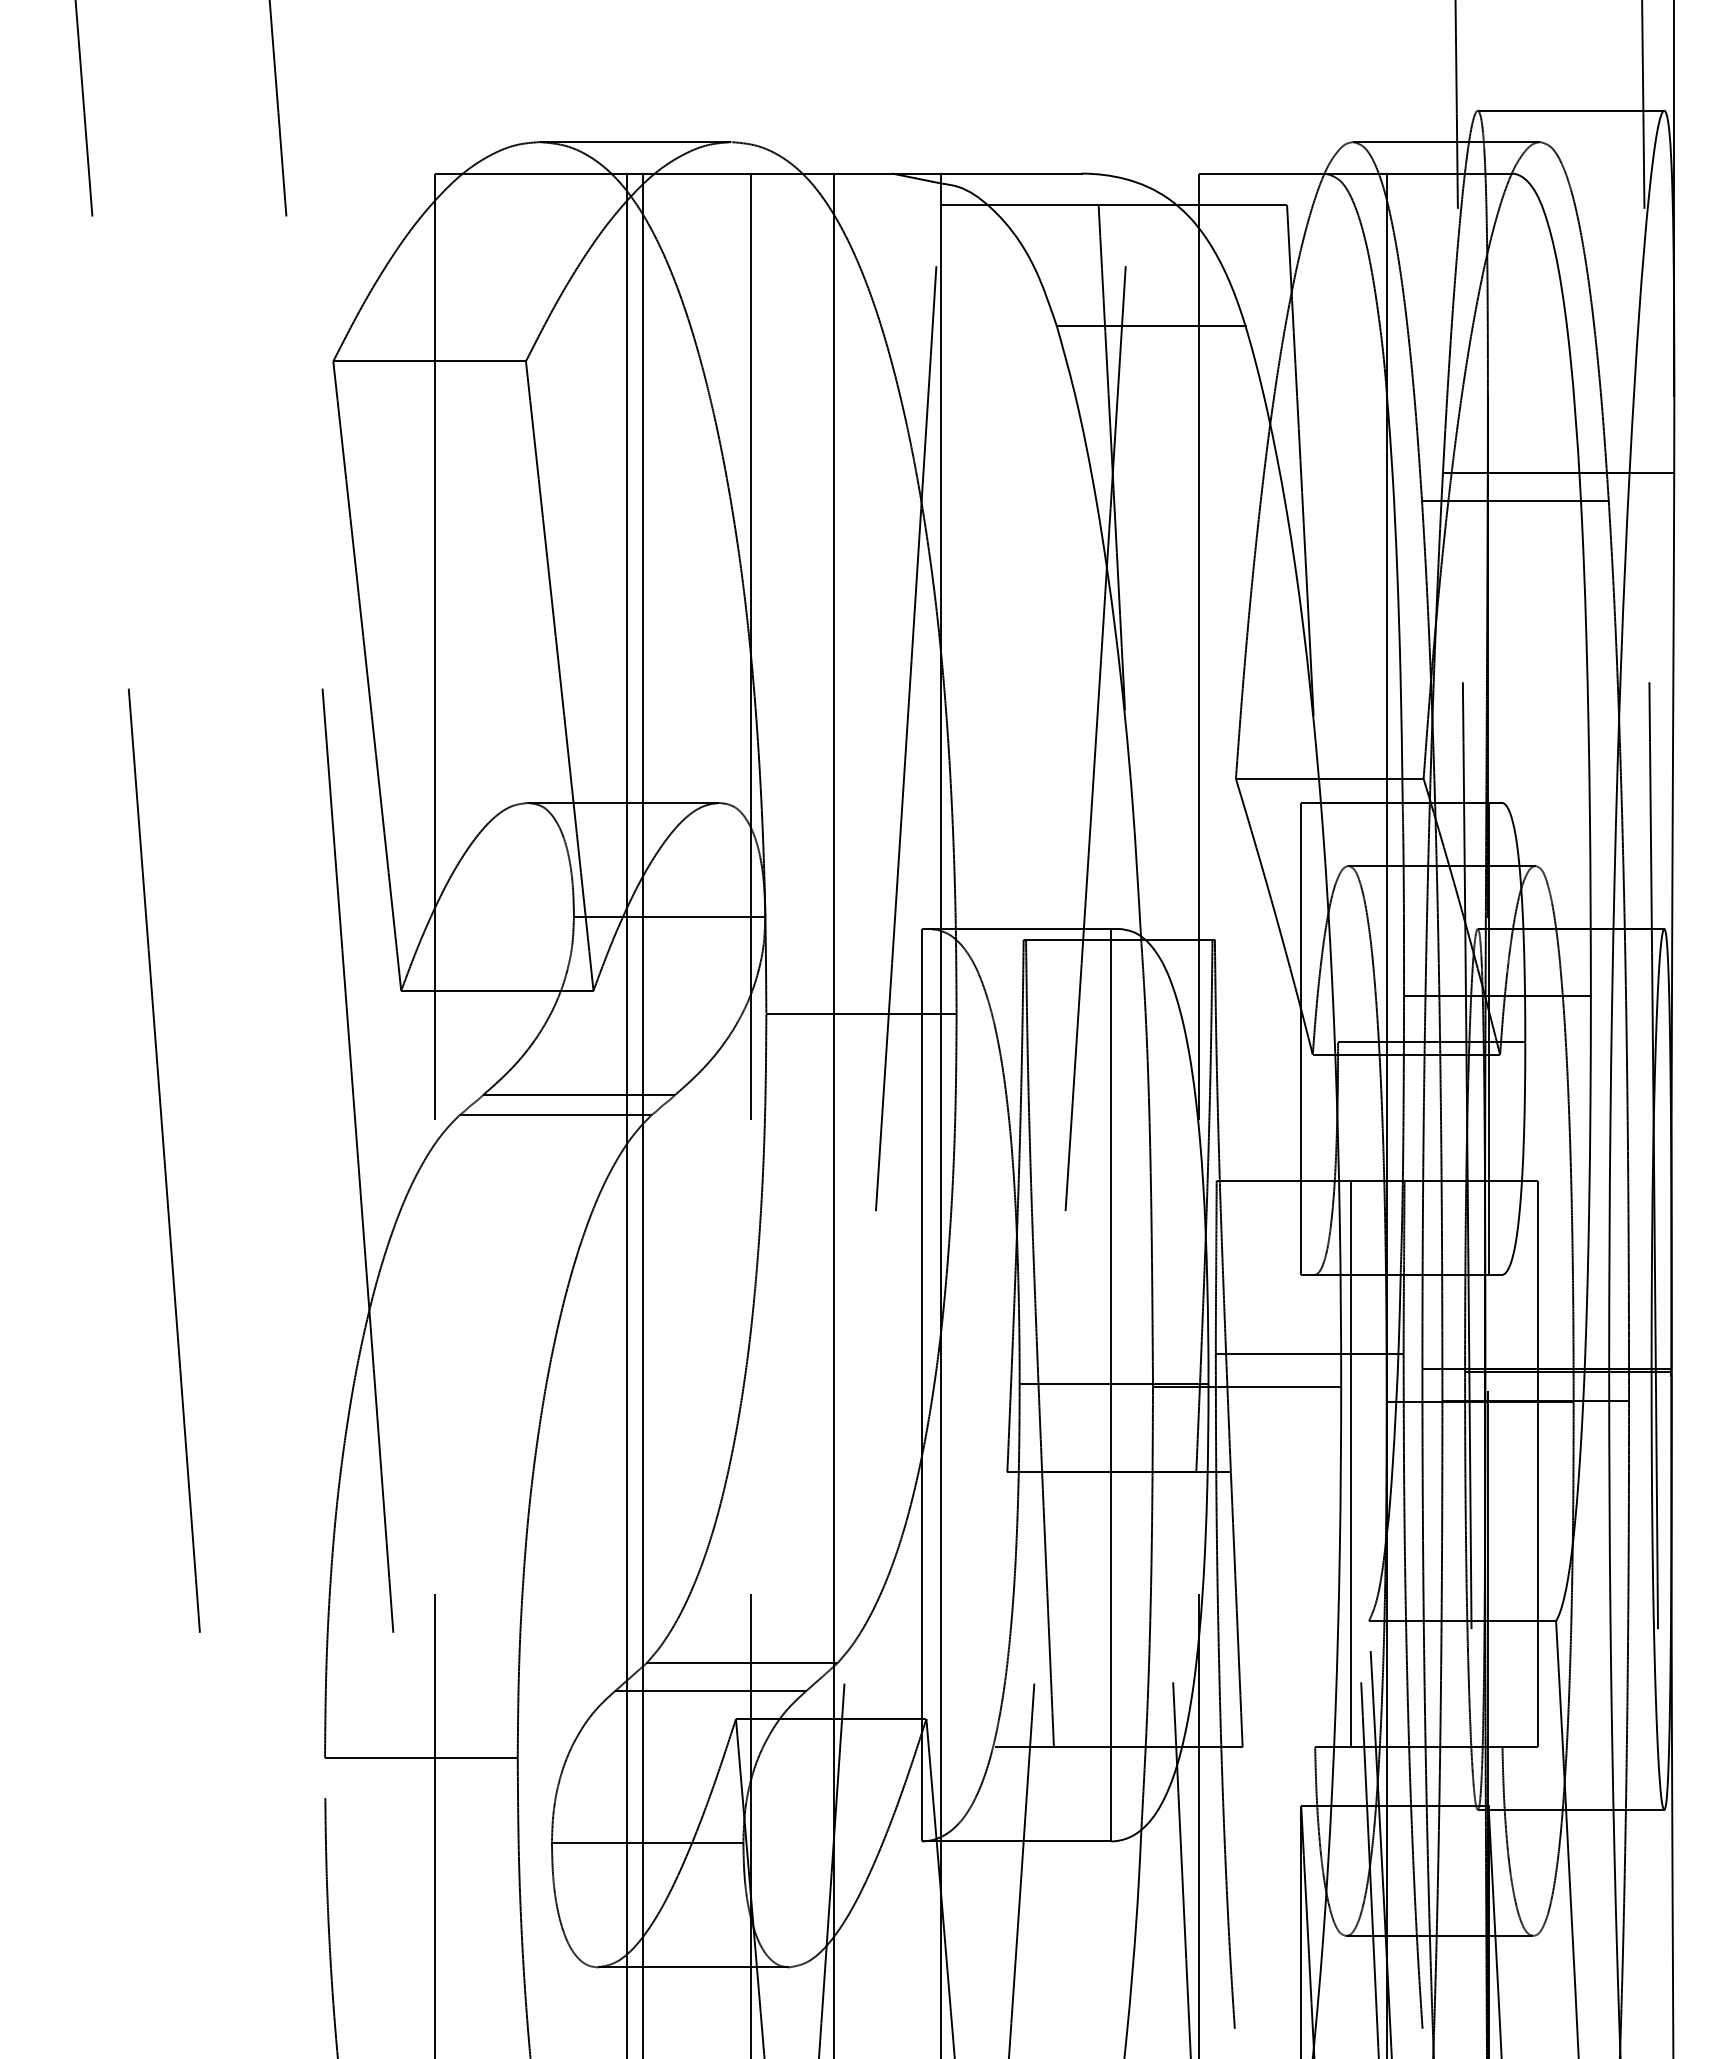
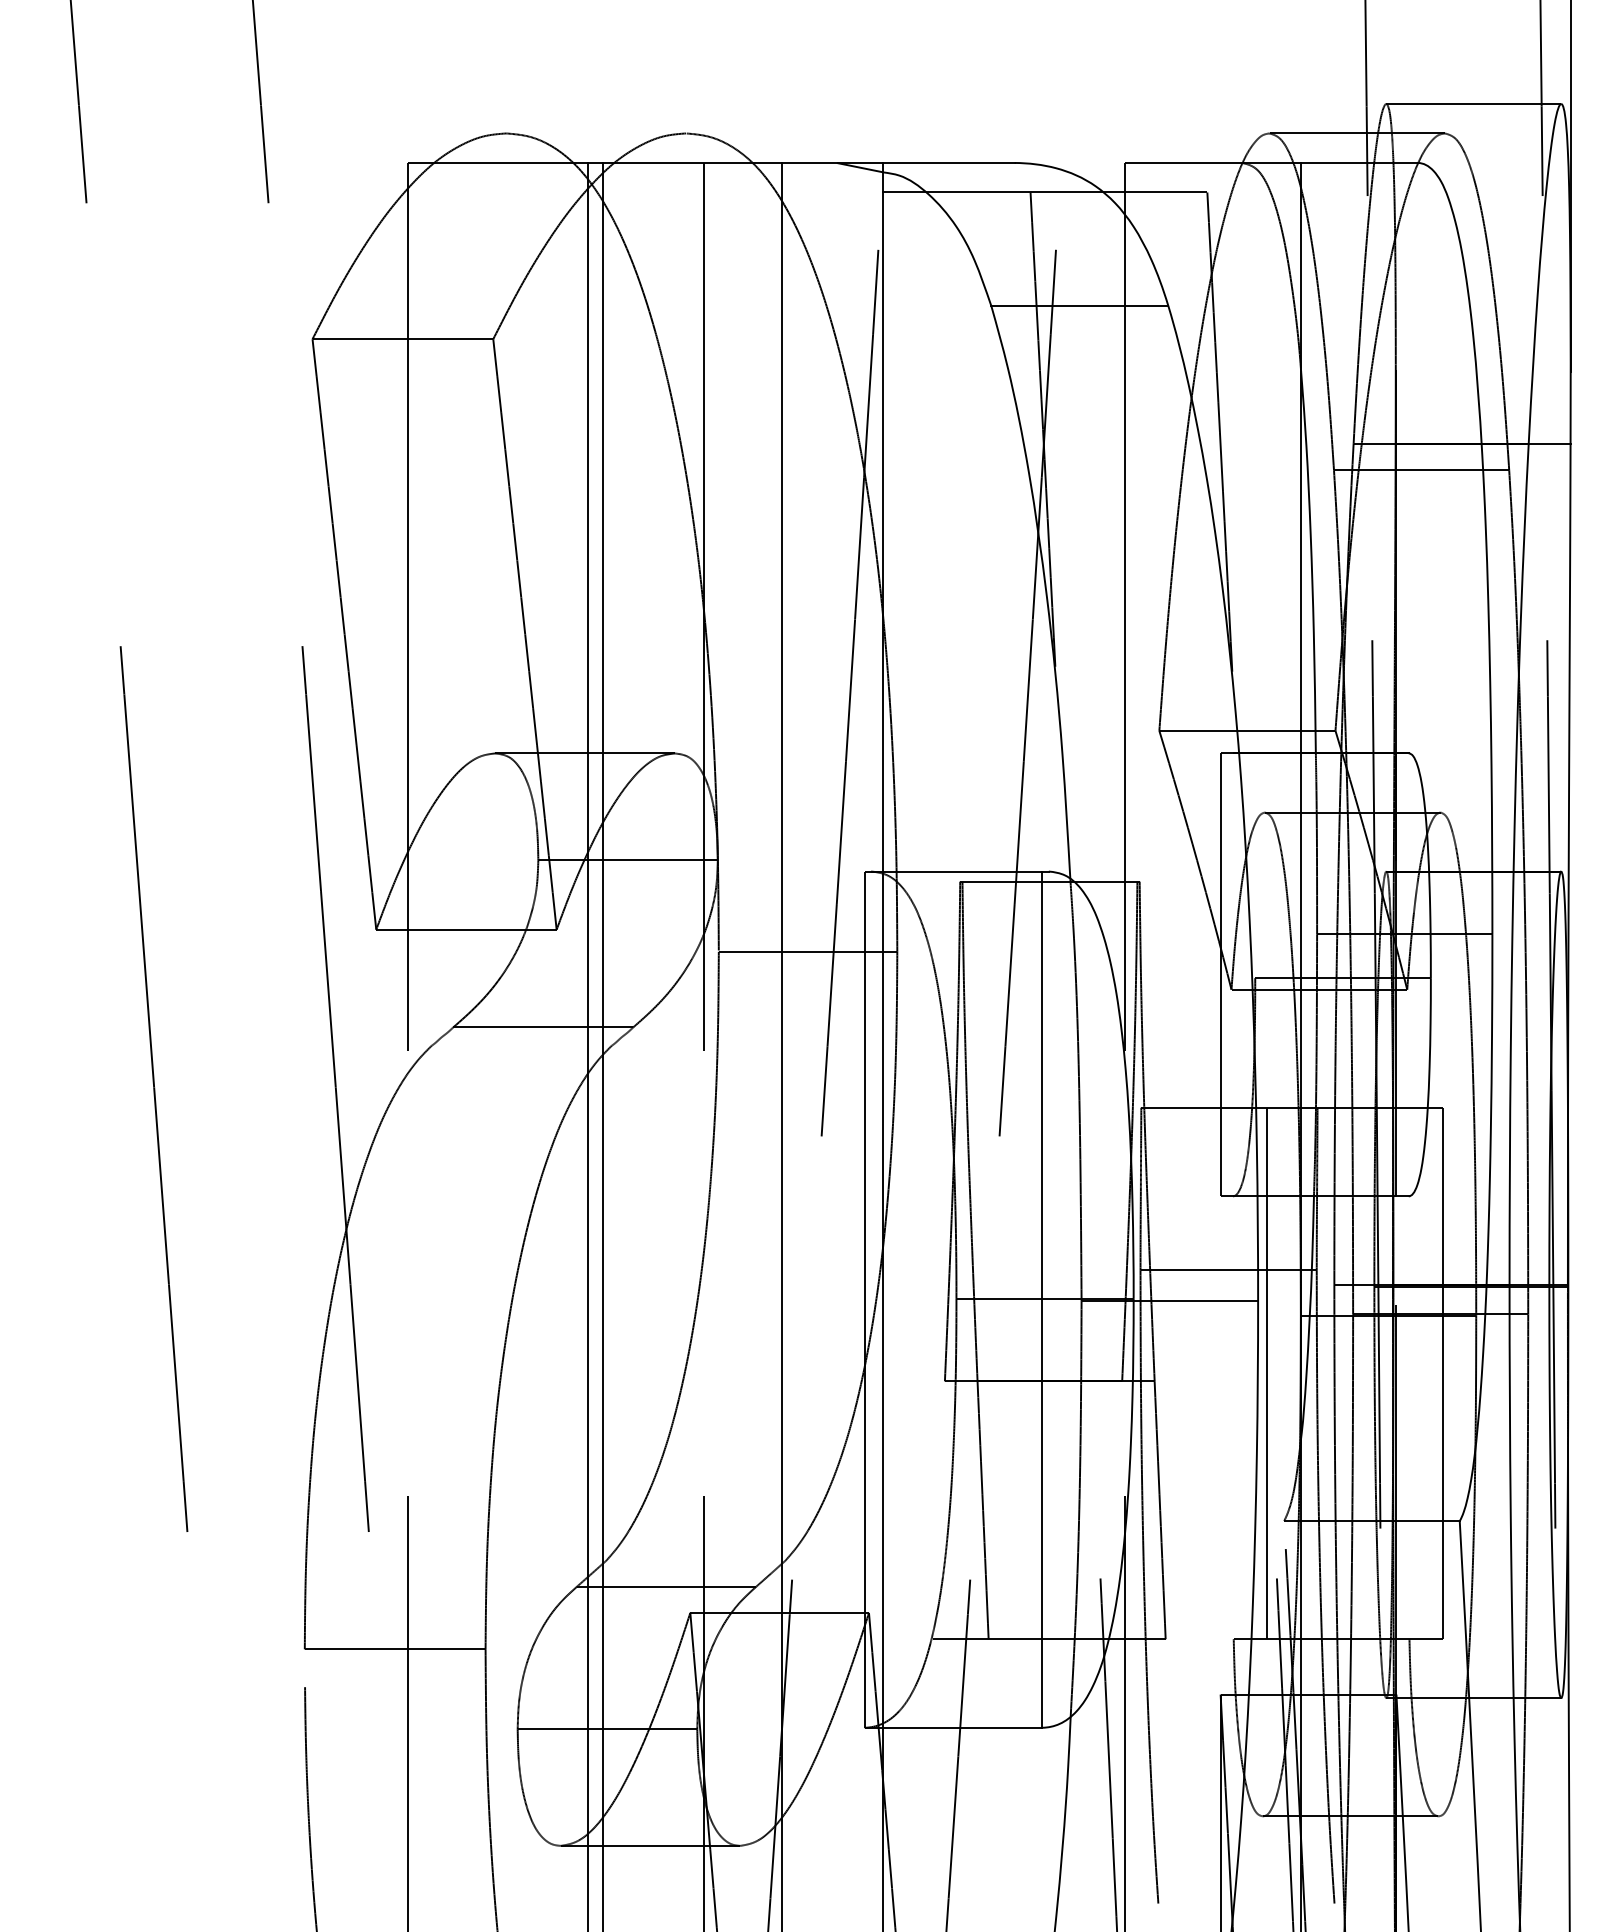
line: (635, 142) -> (596, 133), removed
line: (556, 1114) -> (521, 1045), removed
line: (741, 1663) -> (695, 1560), removed

